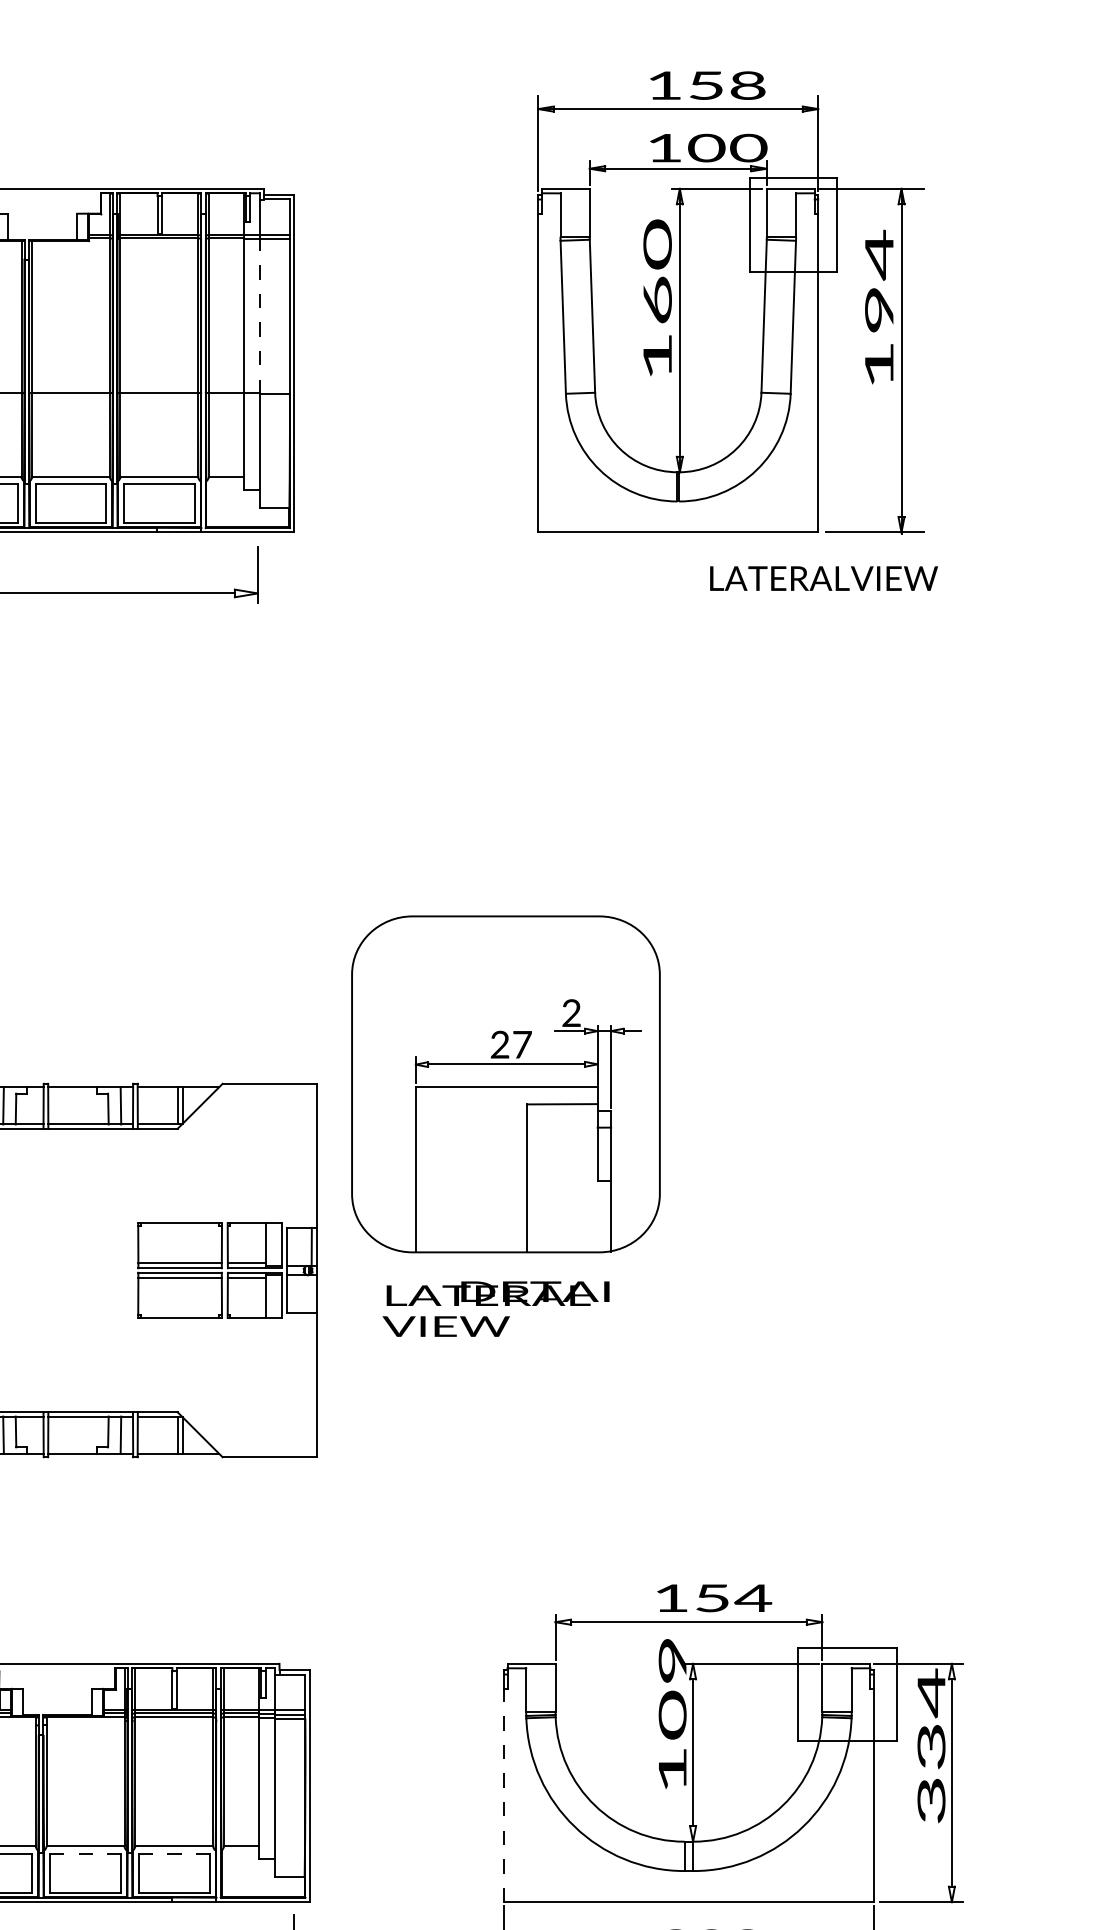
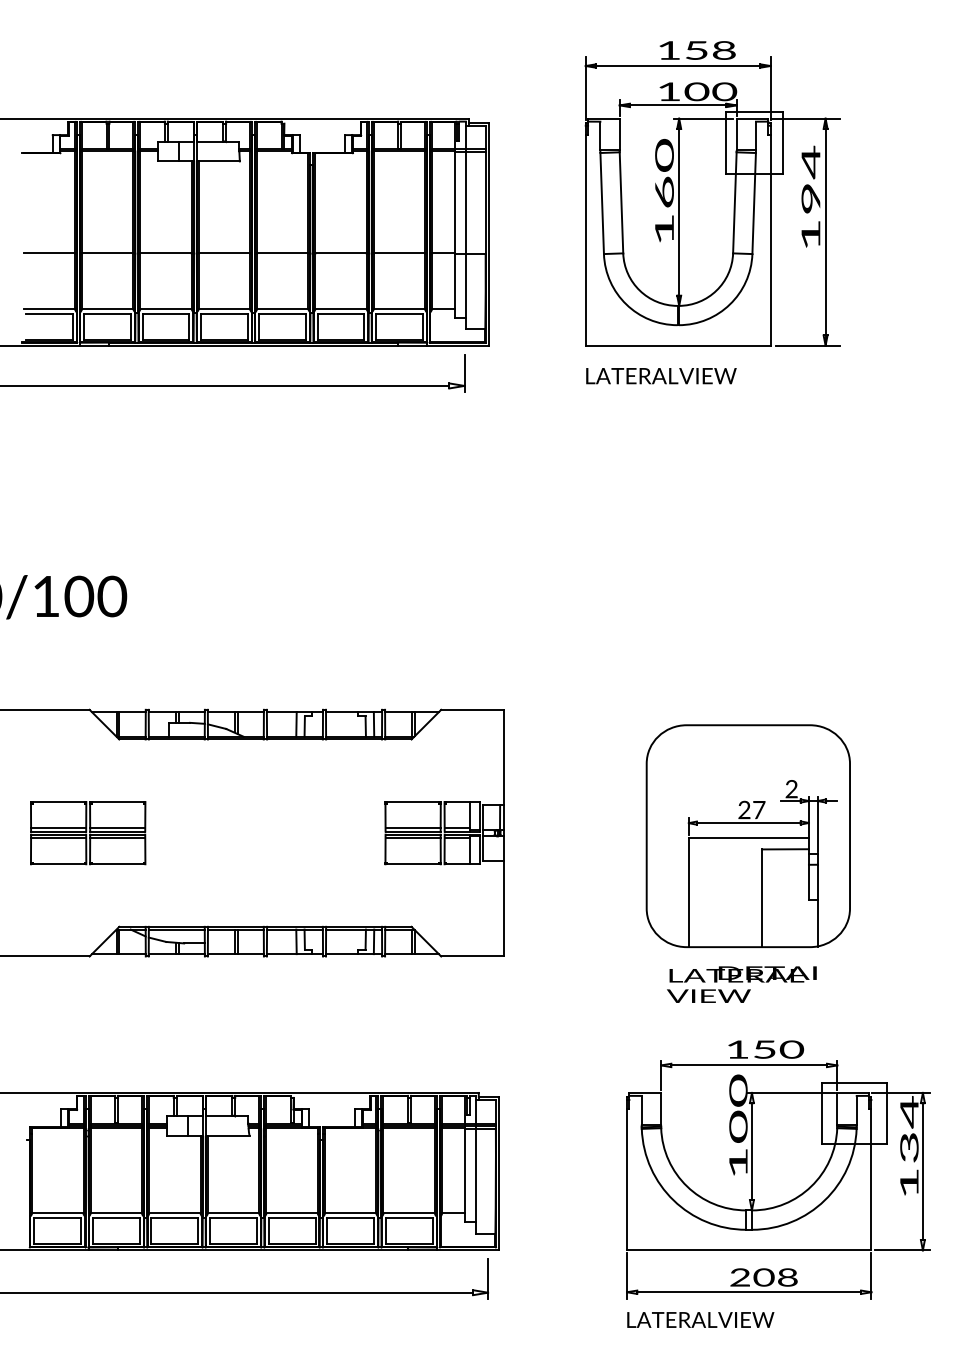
part: (730, 302) -> (712, 193), moved
line: (259, 315) -> (465, 202), dashed -> solid
text: (824, 579) -> (661, 376), moved
part: (504, 1125) -> (747, 863), moved
text: (752, 1598) -> (791, 1049), 154 -> 150
text: (672, 1660) -> (738, 1090), 109 -> 100
line: (504, 1794) -> (627, 1179), dashed -> solid
text: (931, 1800) -> (909, 1183), 334 -> 134
line: (85, 1853) -> (350, 1218), dashed -> solid
line: (174, 1853) -> (409, 1218), dashed -> solid

